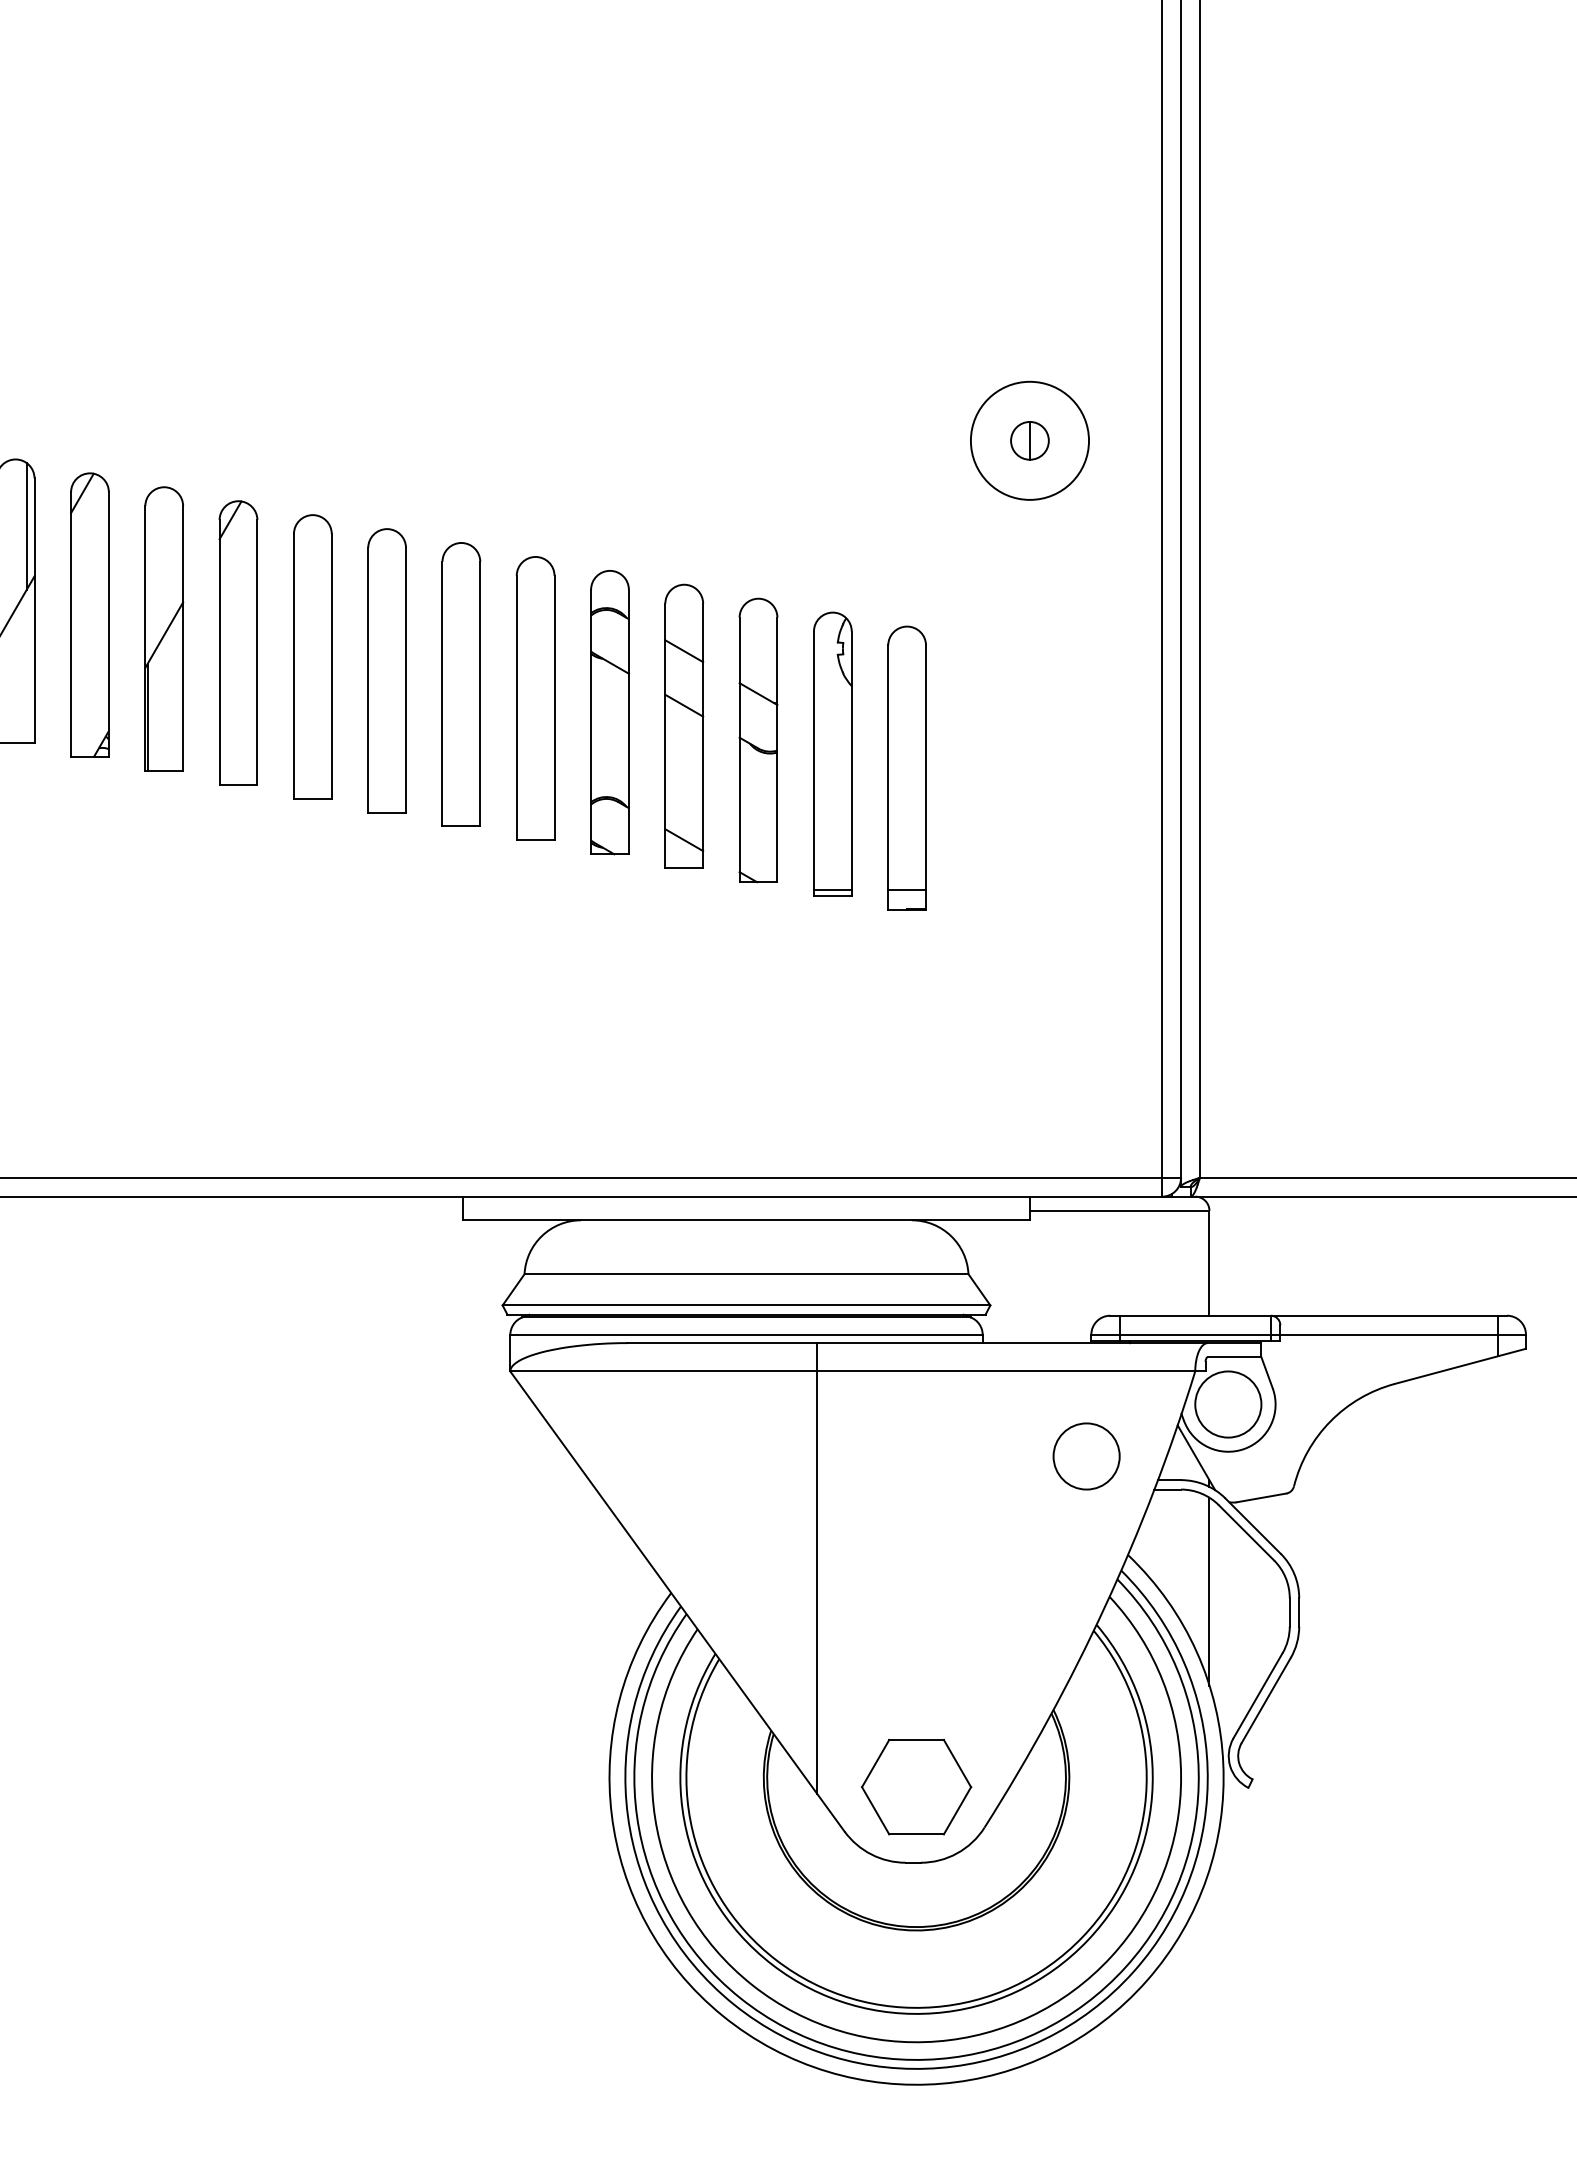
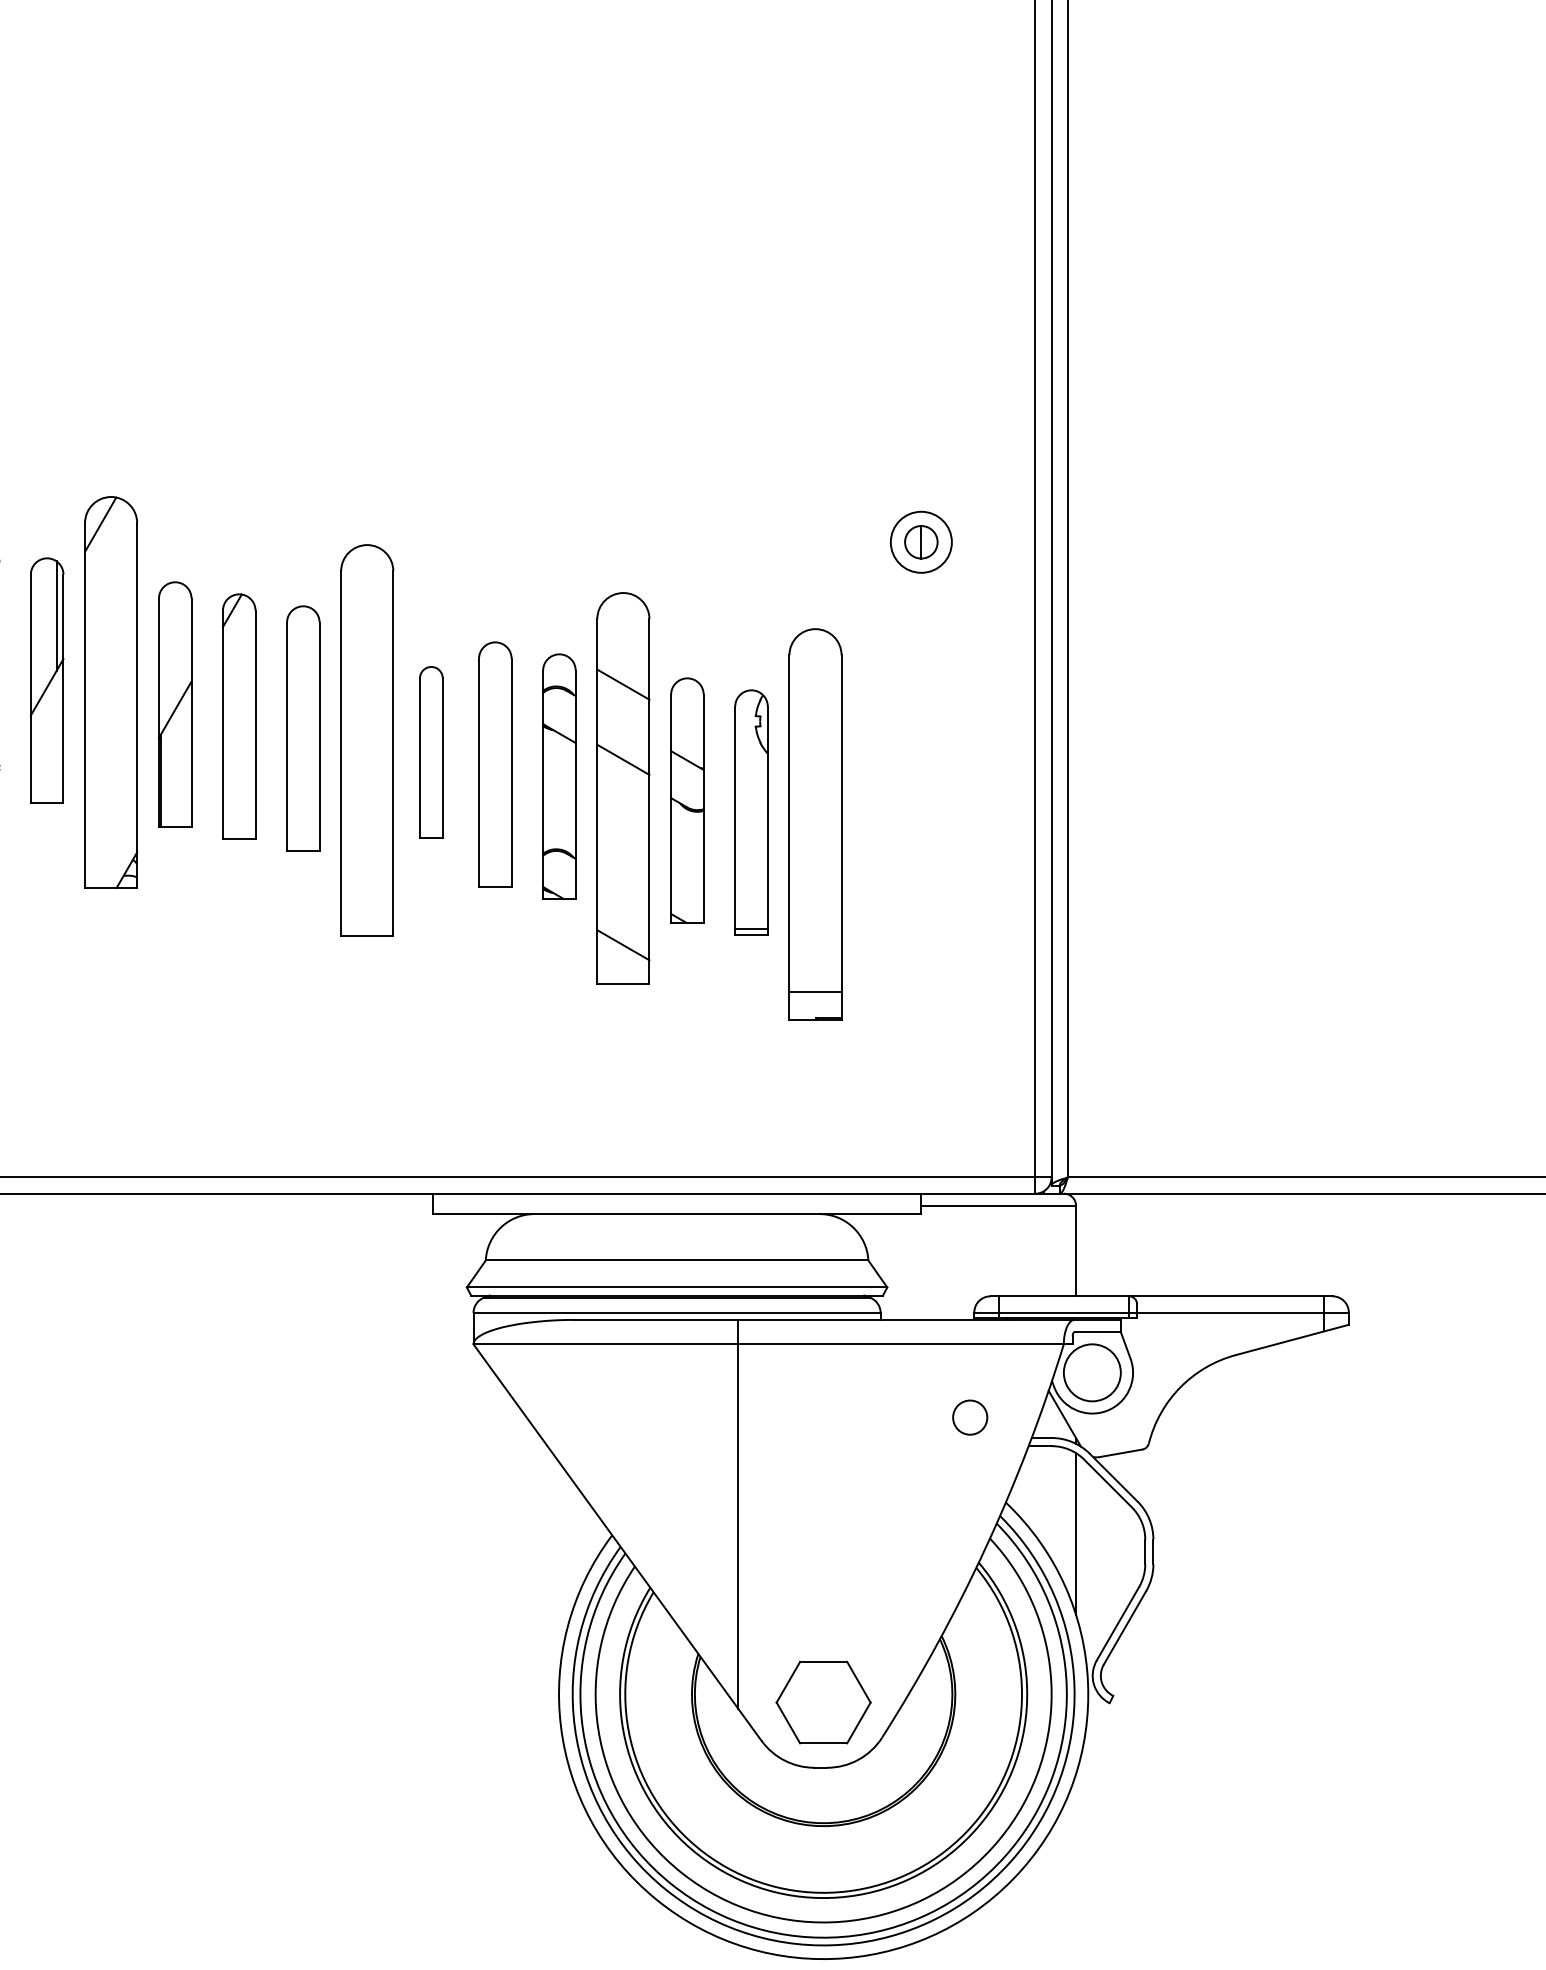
circle: (1030, 441) -> (921, 542), size x0.6
part: (90, 615) -> (111, 692), size x1.6
part: (387, 670) -> (367, 740), size x1.6
part: (461, 684) -> (431, 752), size x0.7
part: (684, 726) -> (623, 788), size x1.6
part: (907, 768) -> (815, 824), size x1.6
circle: (1085, 1456) -> (969, 1417), size x0.6

